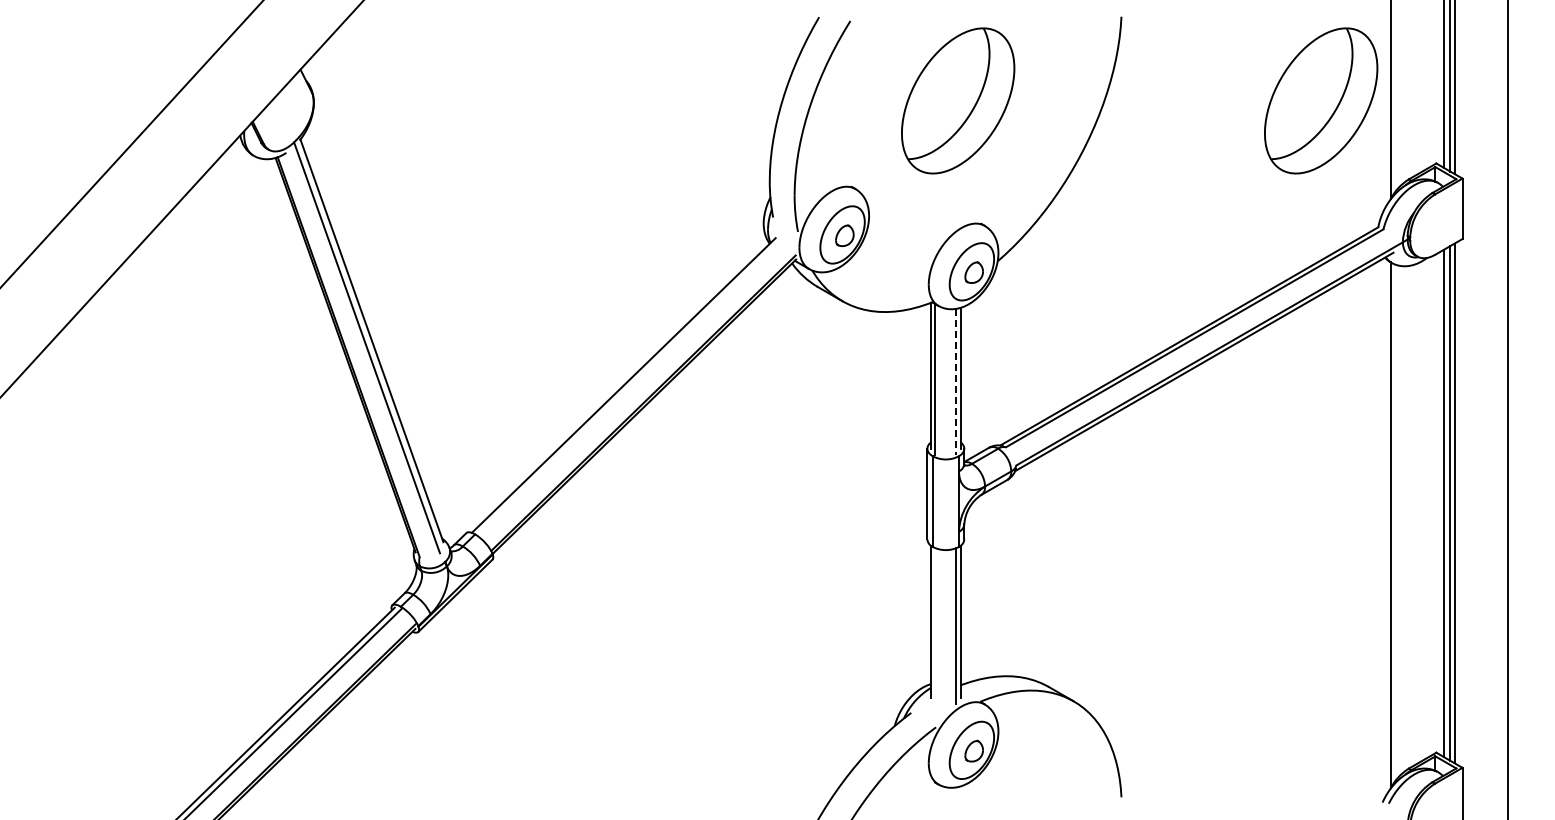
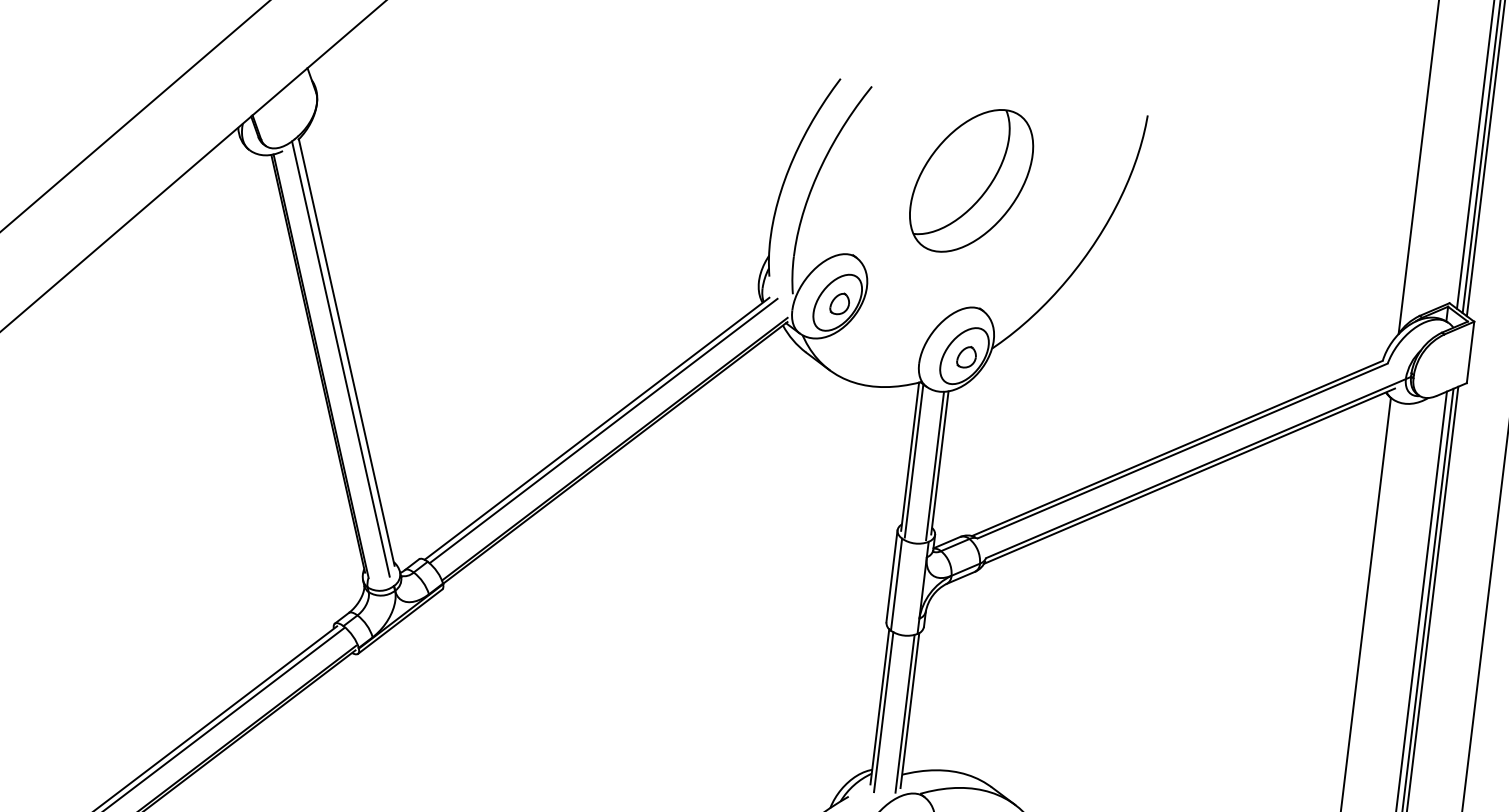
part: (1321, 100) -> (1340, 225), removed
line: (956, 381) -> (935, 465), dashed -> solid
line: (630, 386) -> (603, 430), added
line: (935, 626) -> (883, 711), added

